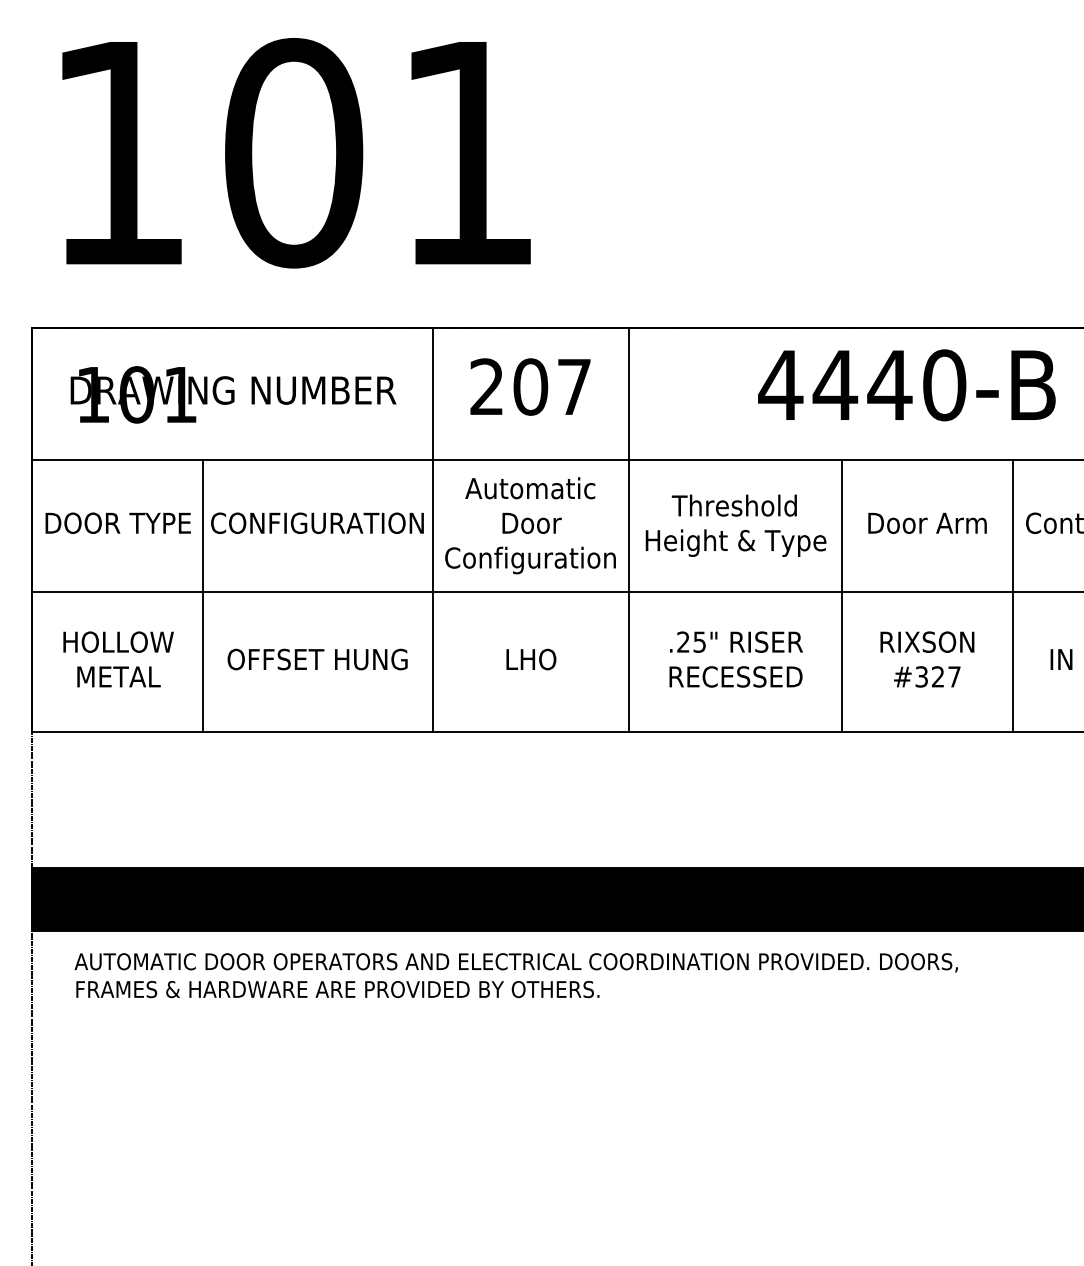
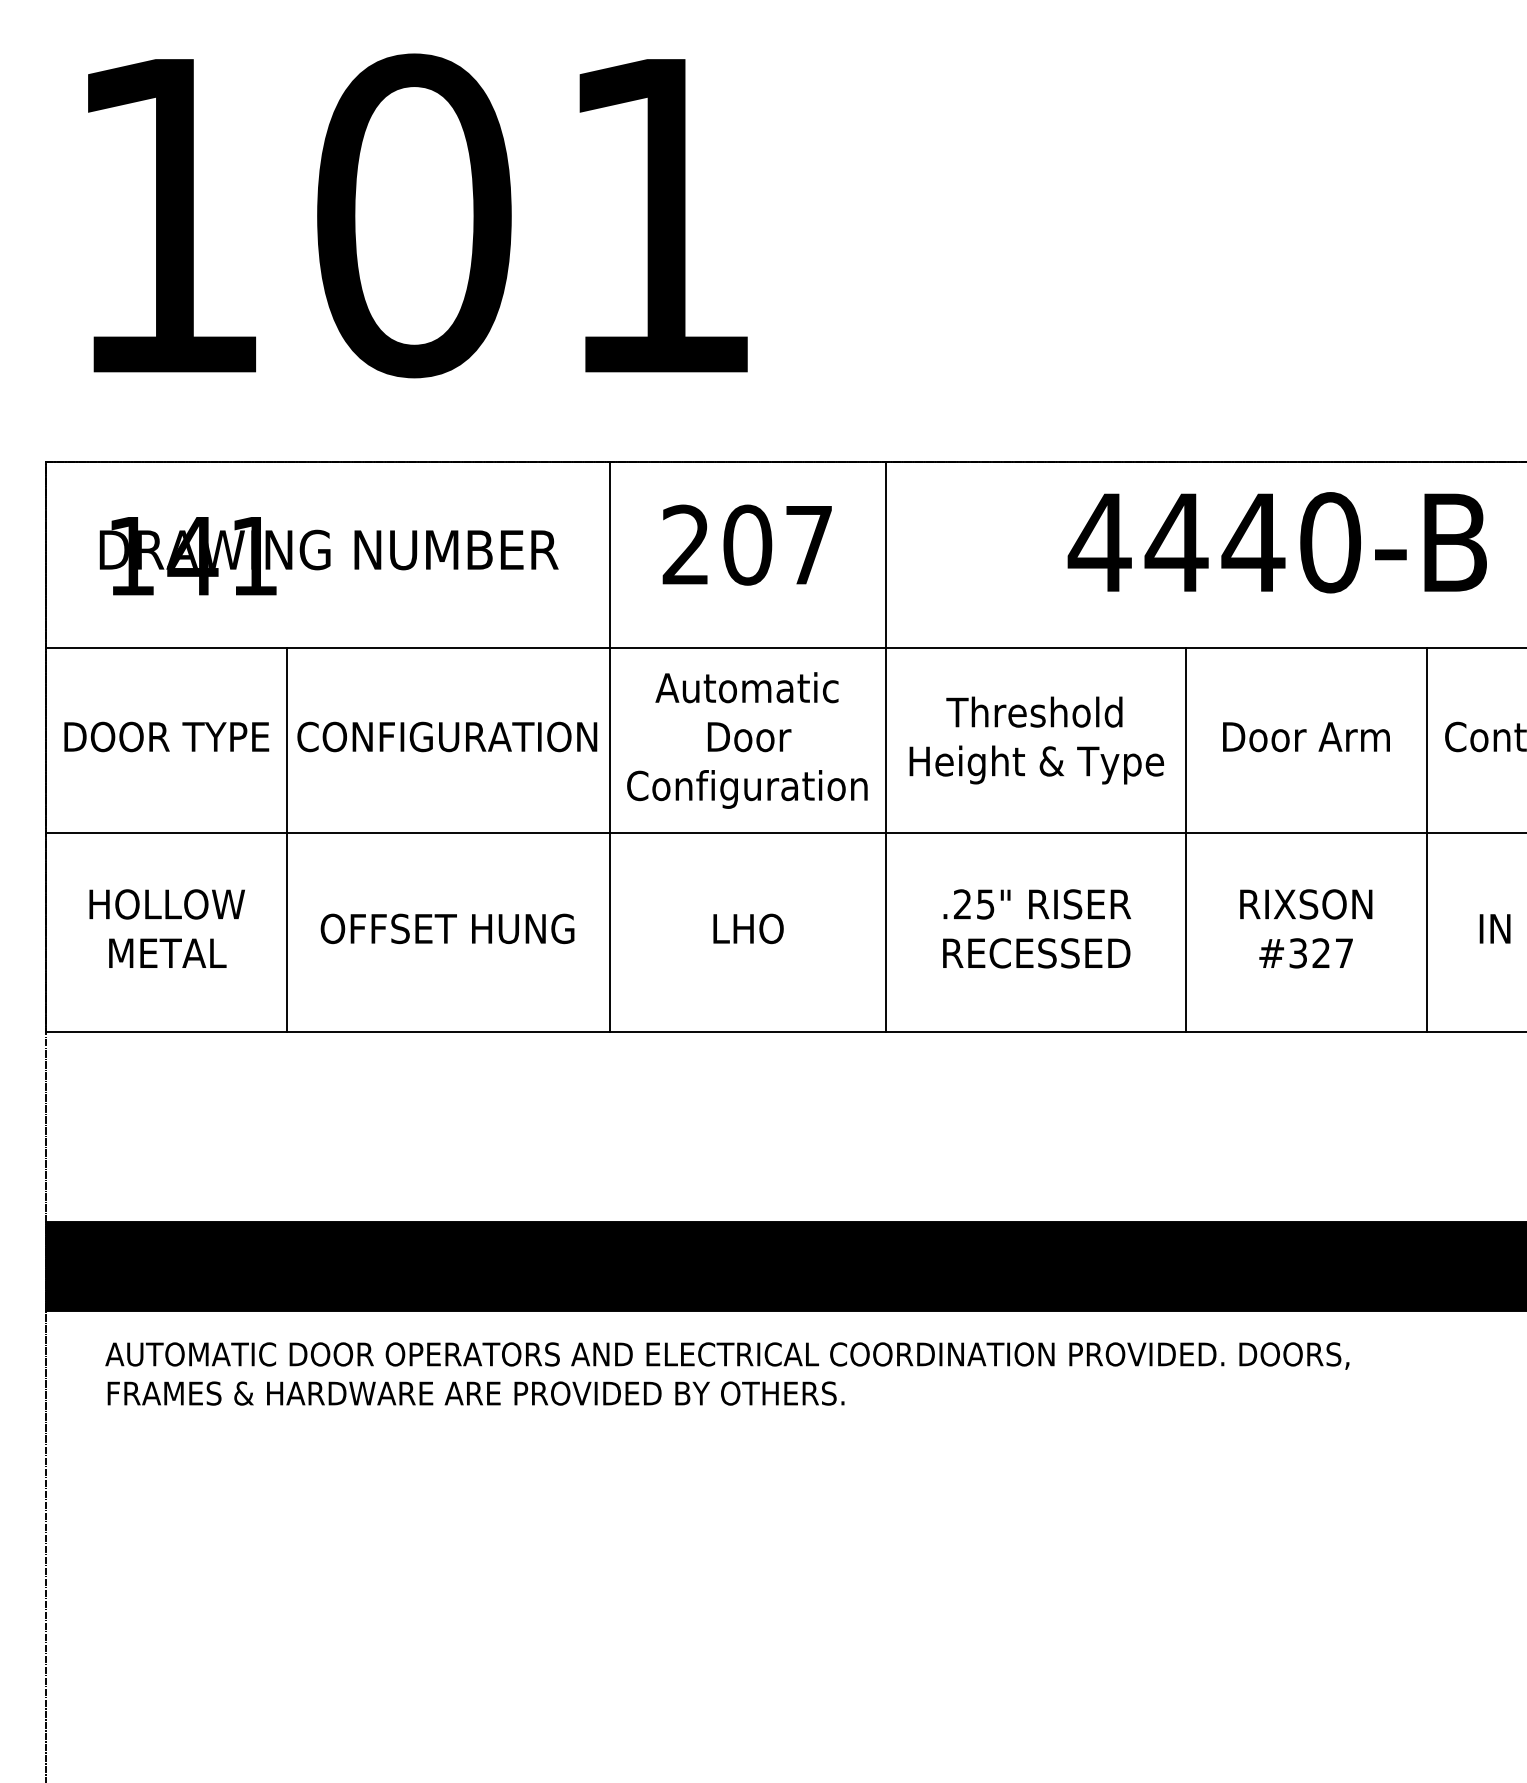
text: (136, 394) -> (192, 555), 101 -> 141

